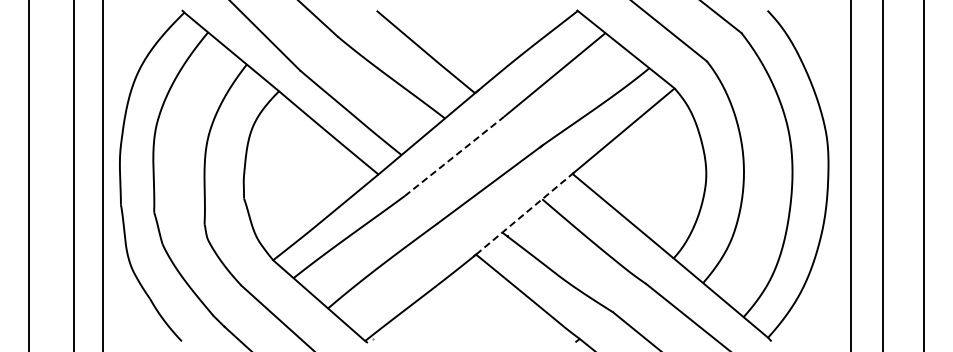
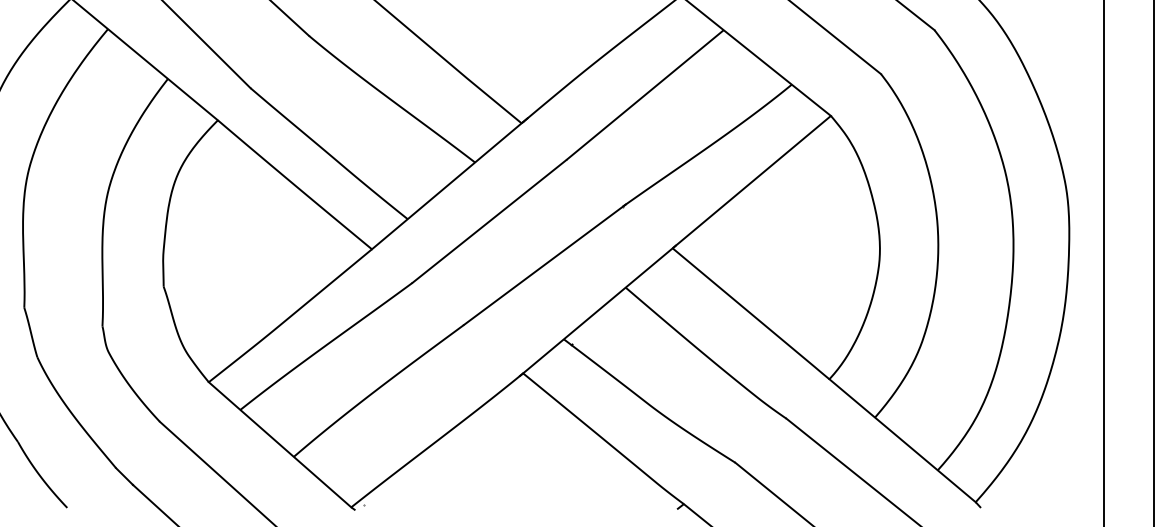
line: (454, 156) -> (489, 221), dashed -> solid
line: (525, 213) -> (599, 309), dashed -> solid

